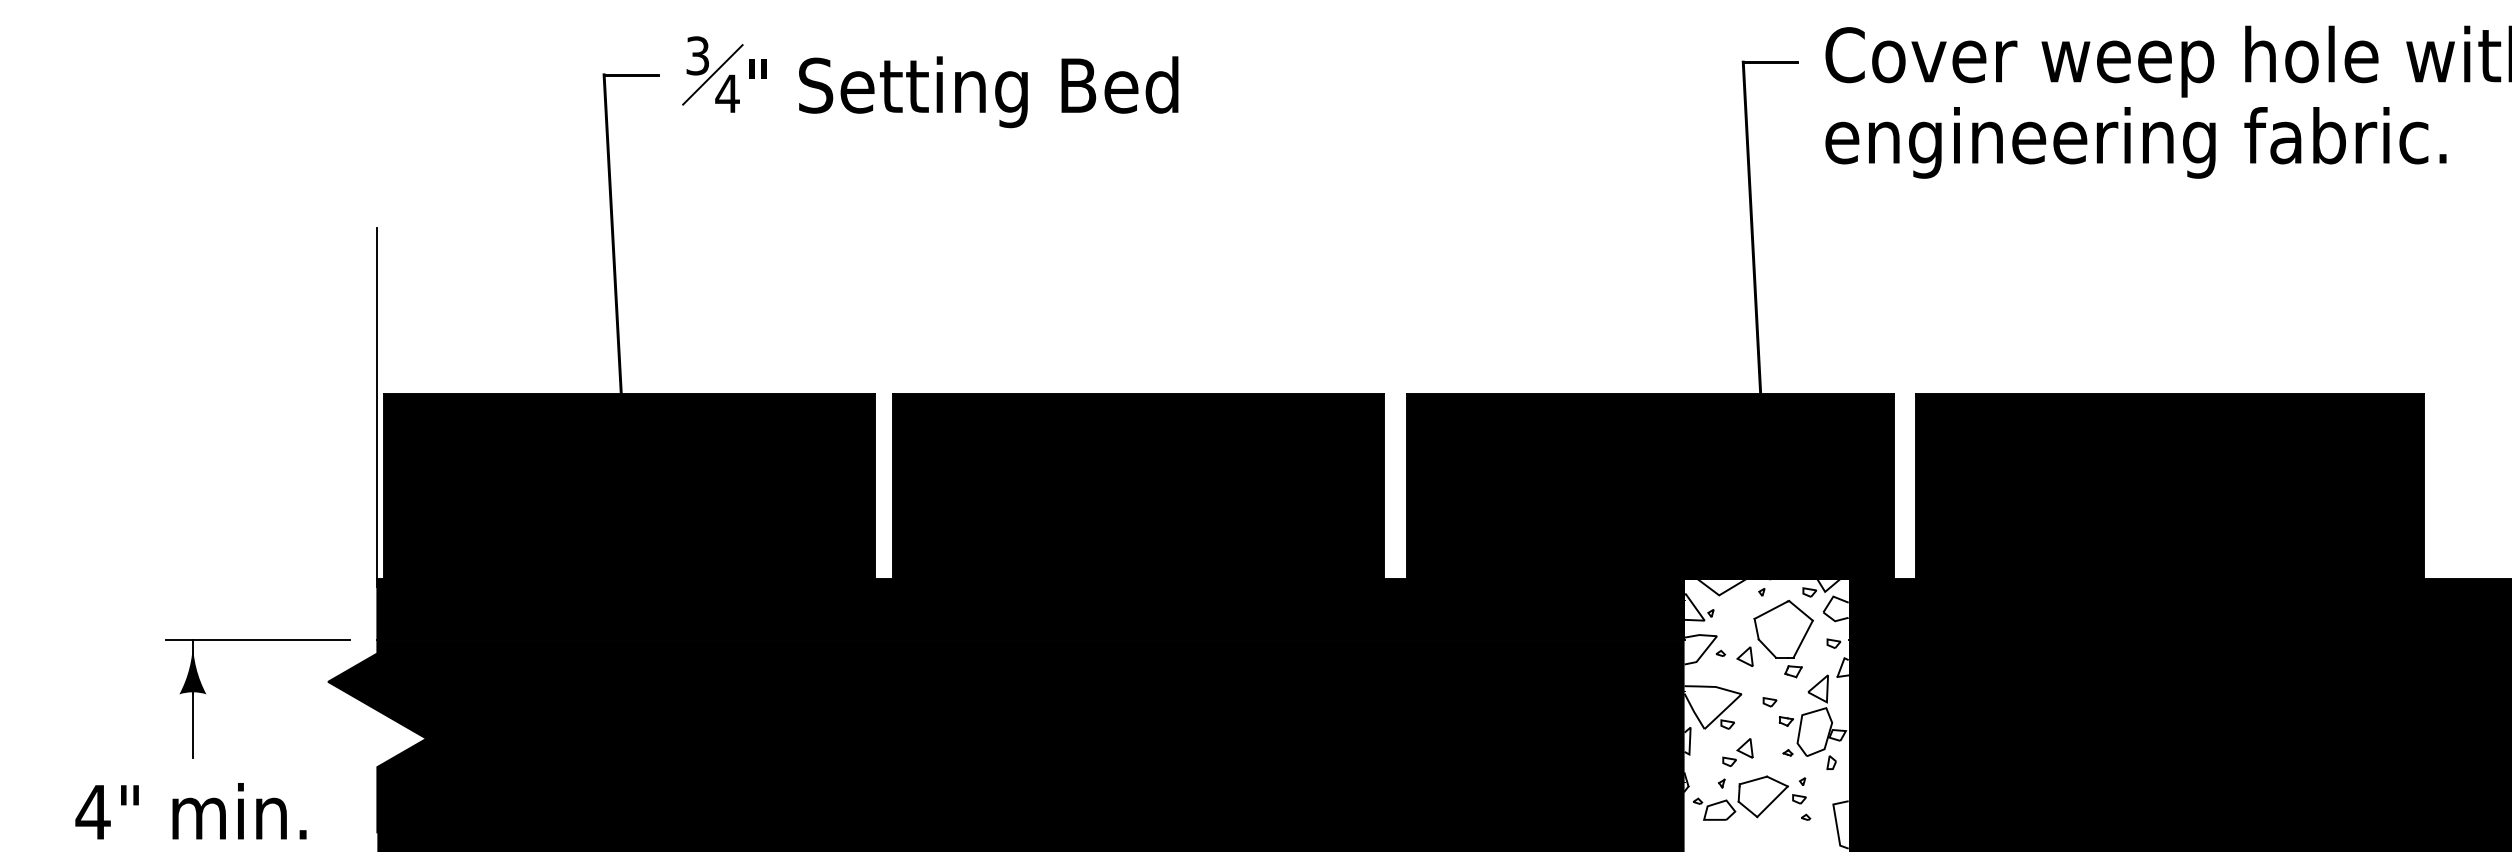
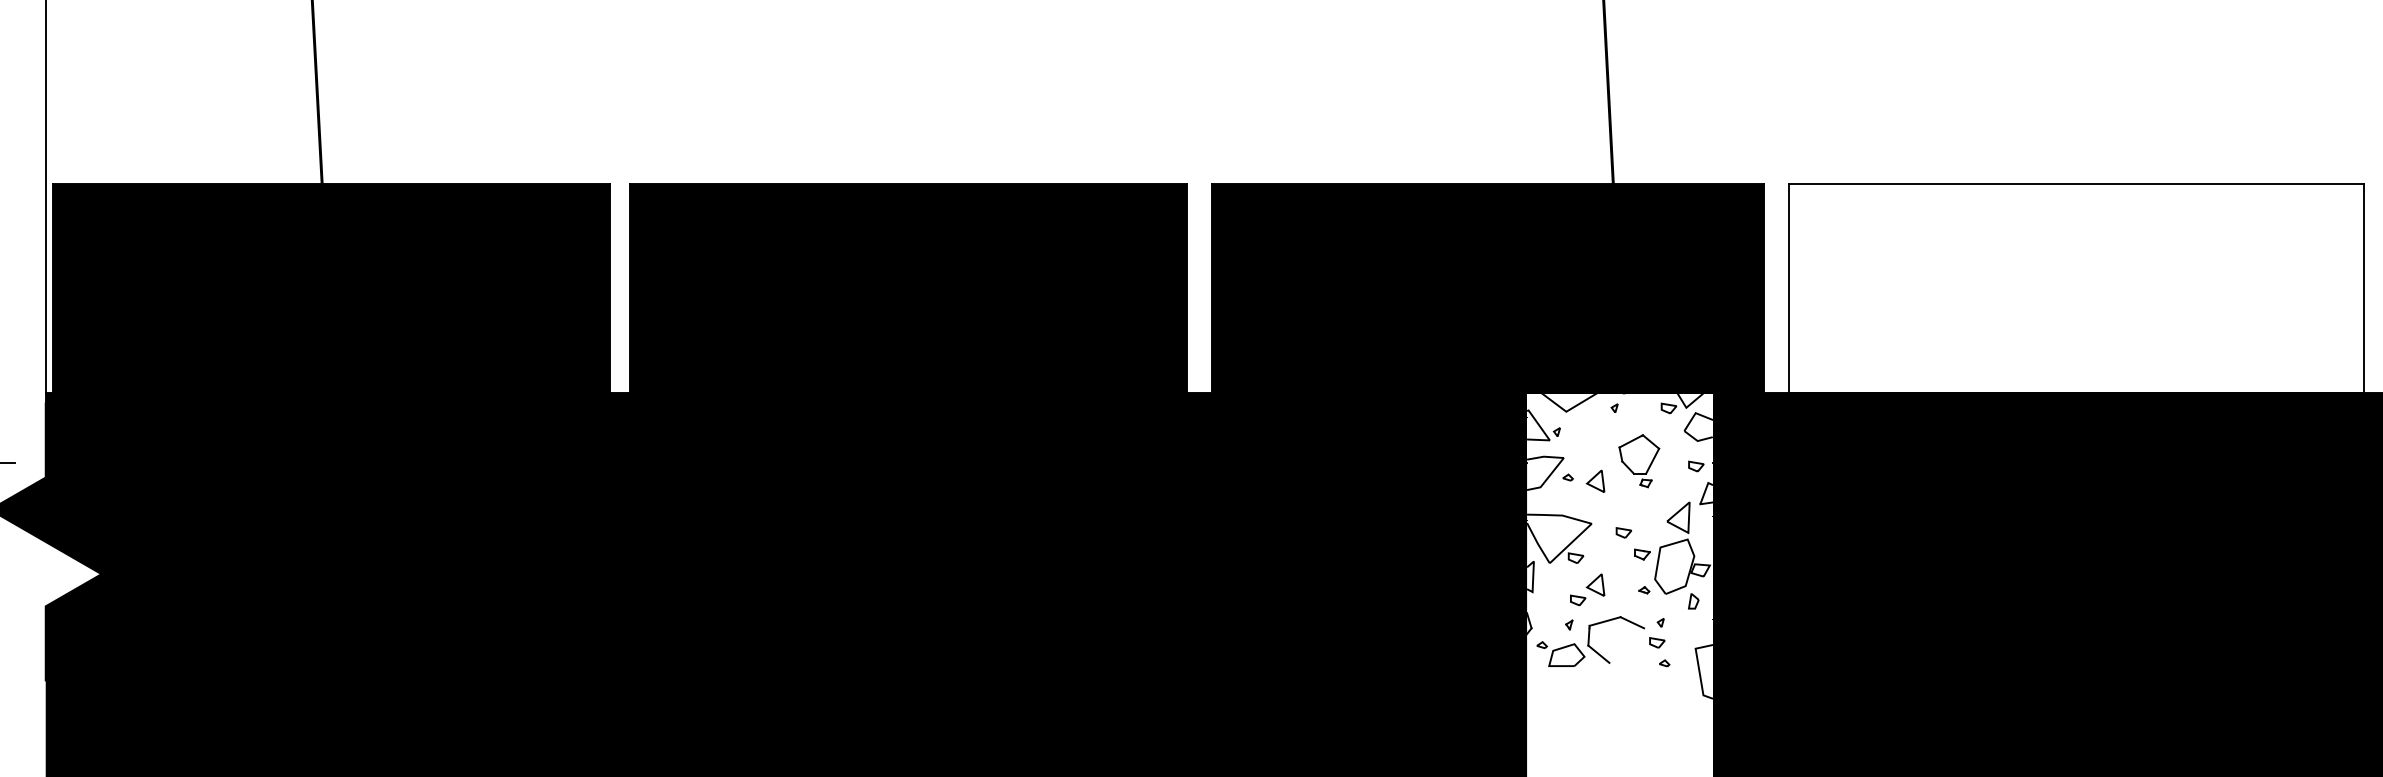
fill: (2169, 486) -> (2076, 288), removed
part: (1783, 638) -> (1639, 460), size x0.6
line: (1772, 801) -> (1626, 645), removed

